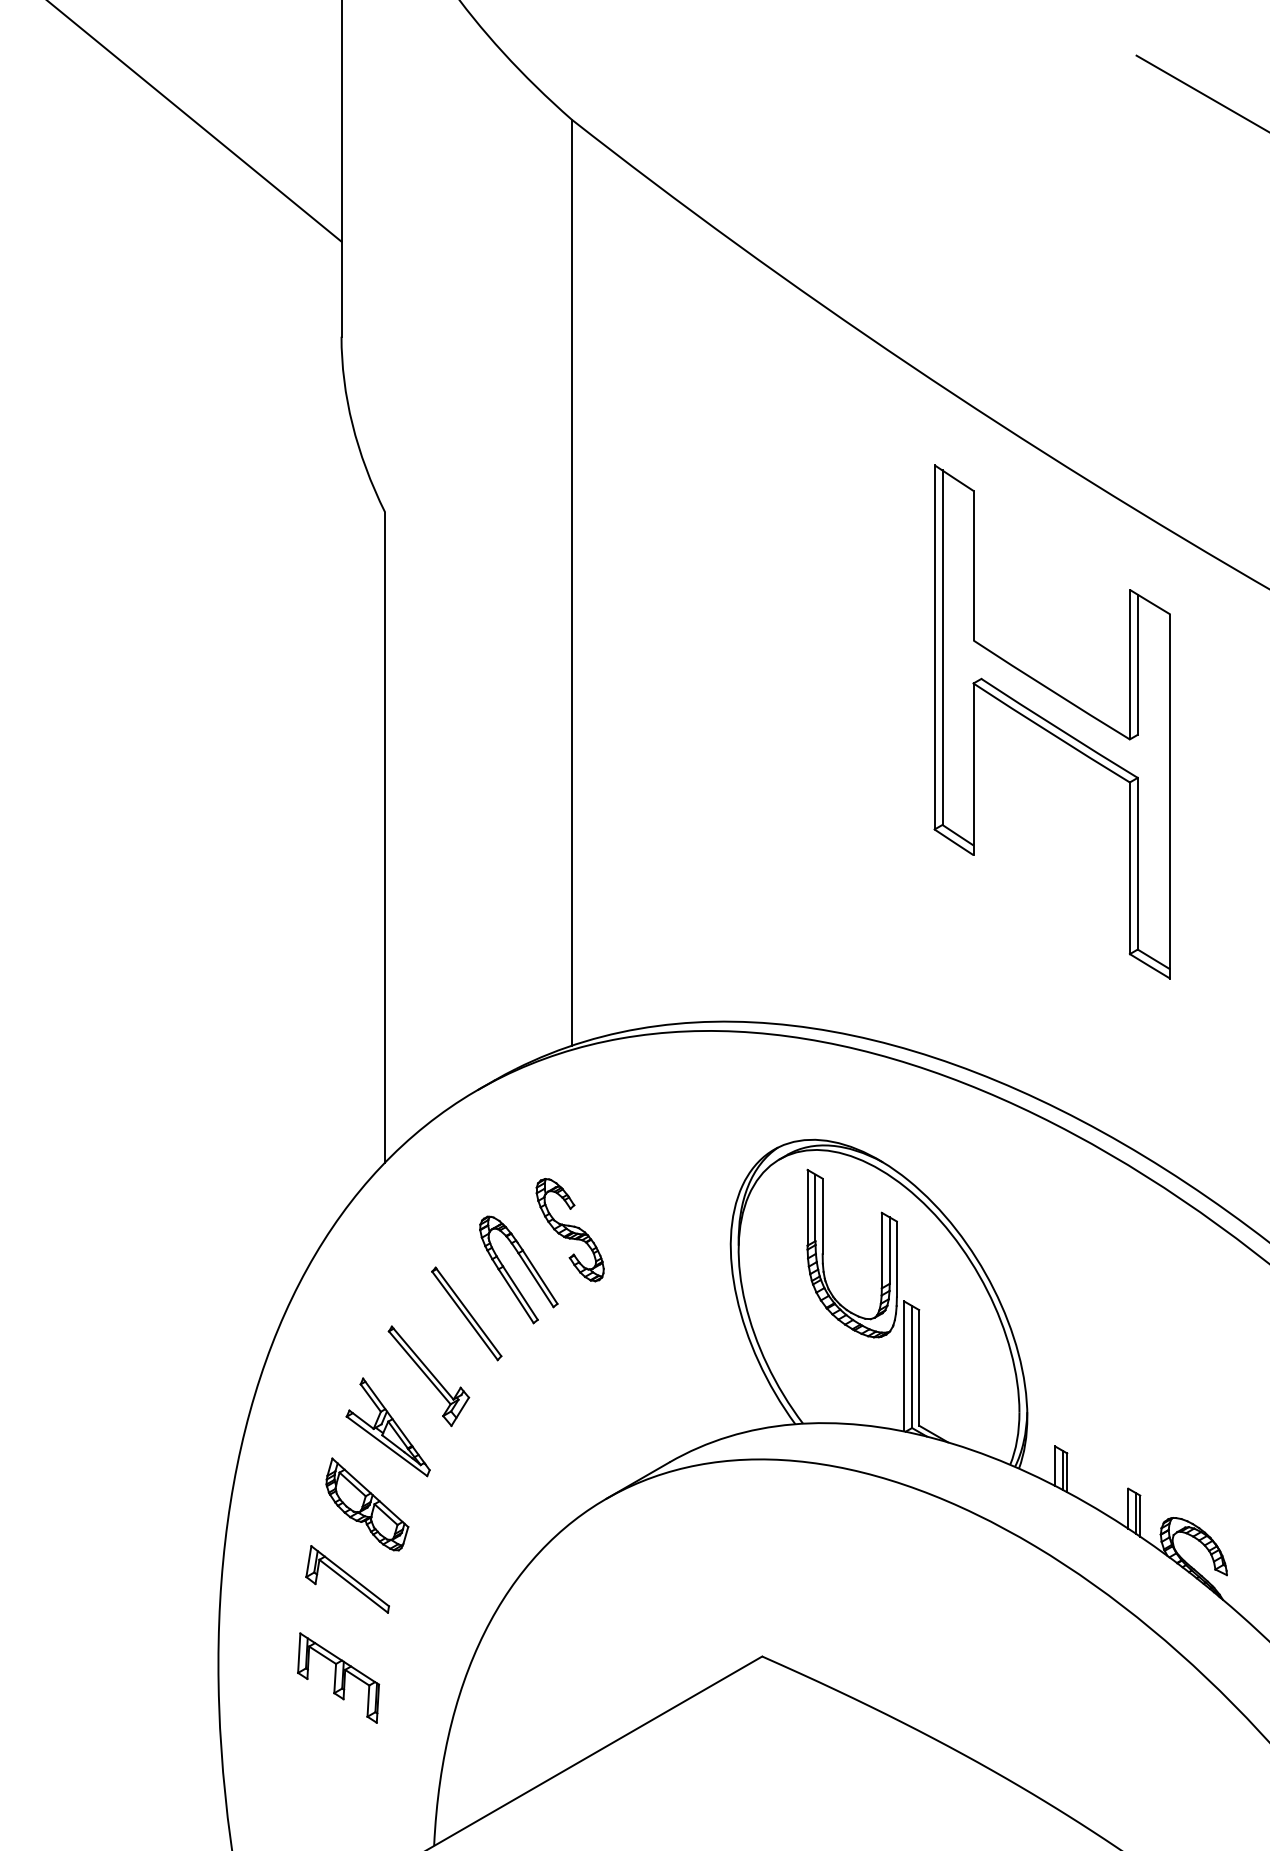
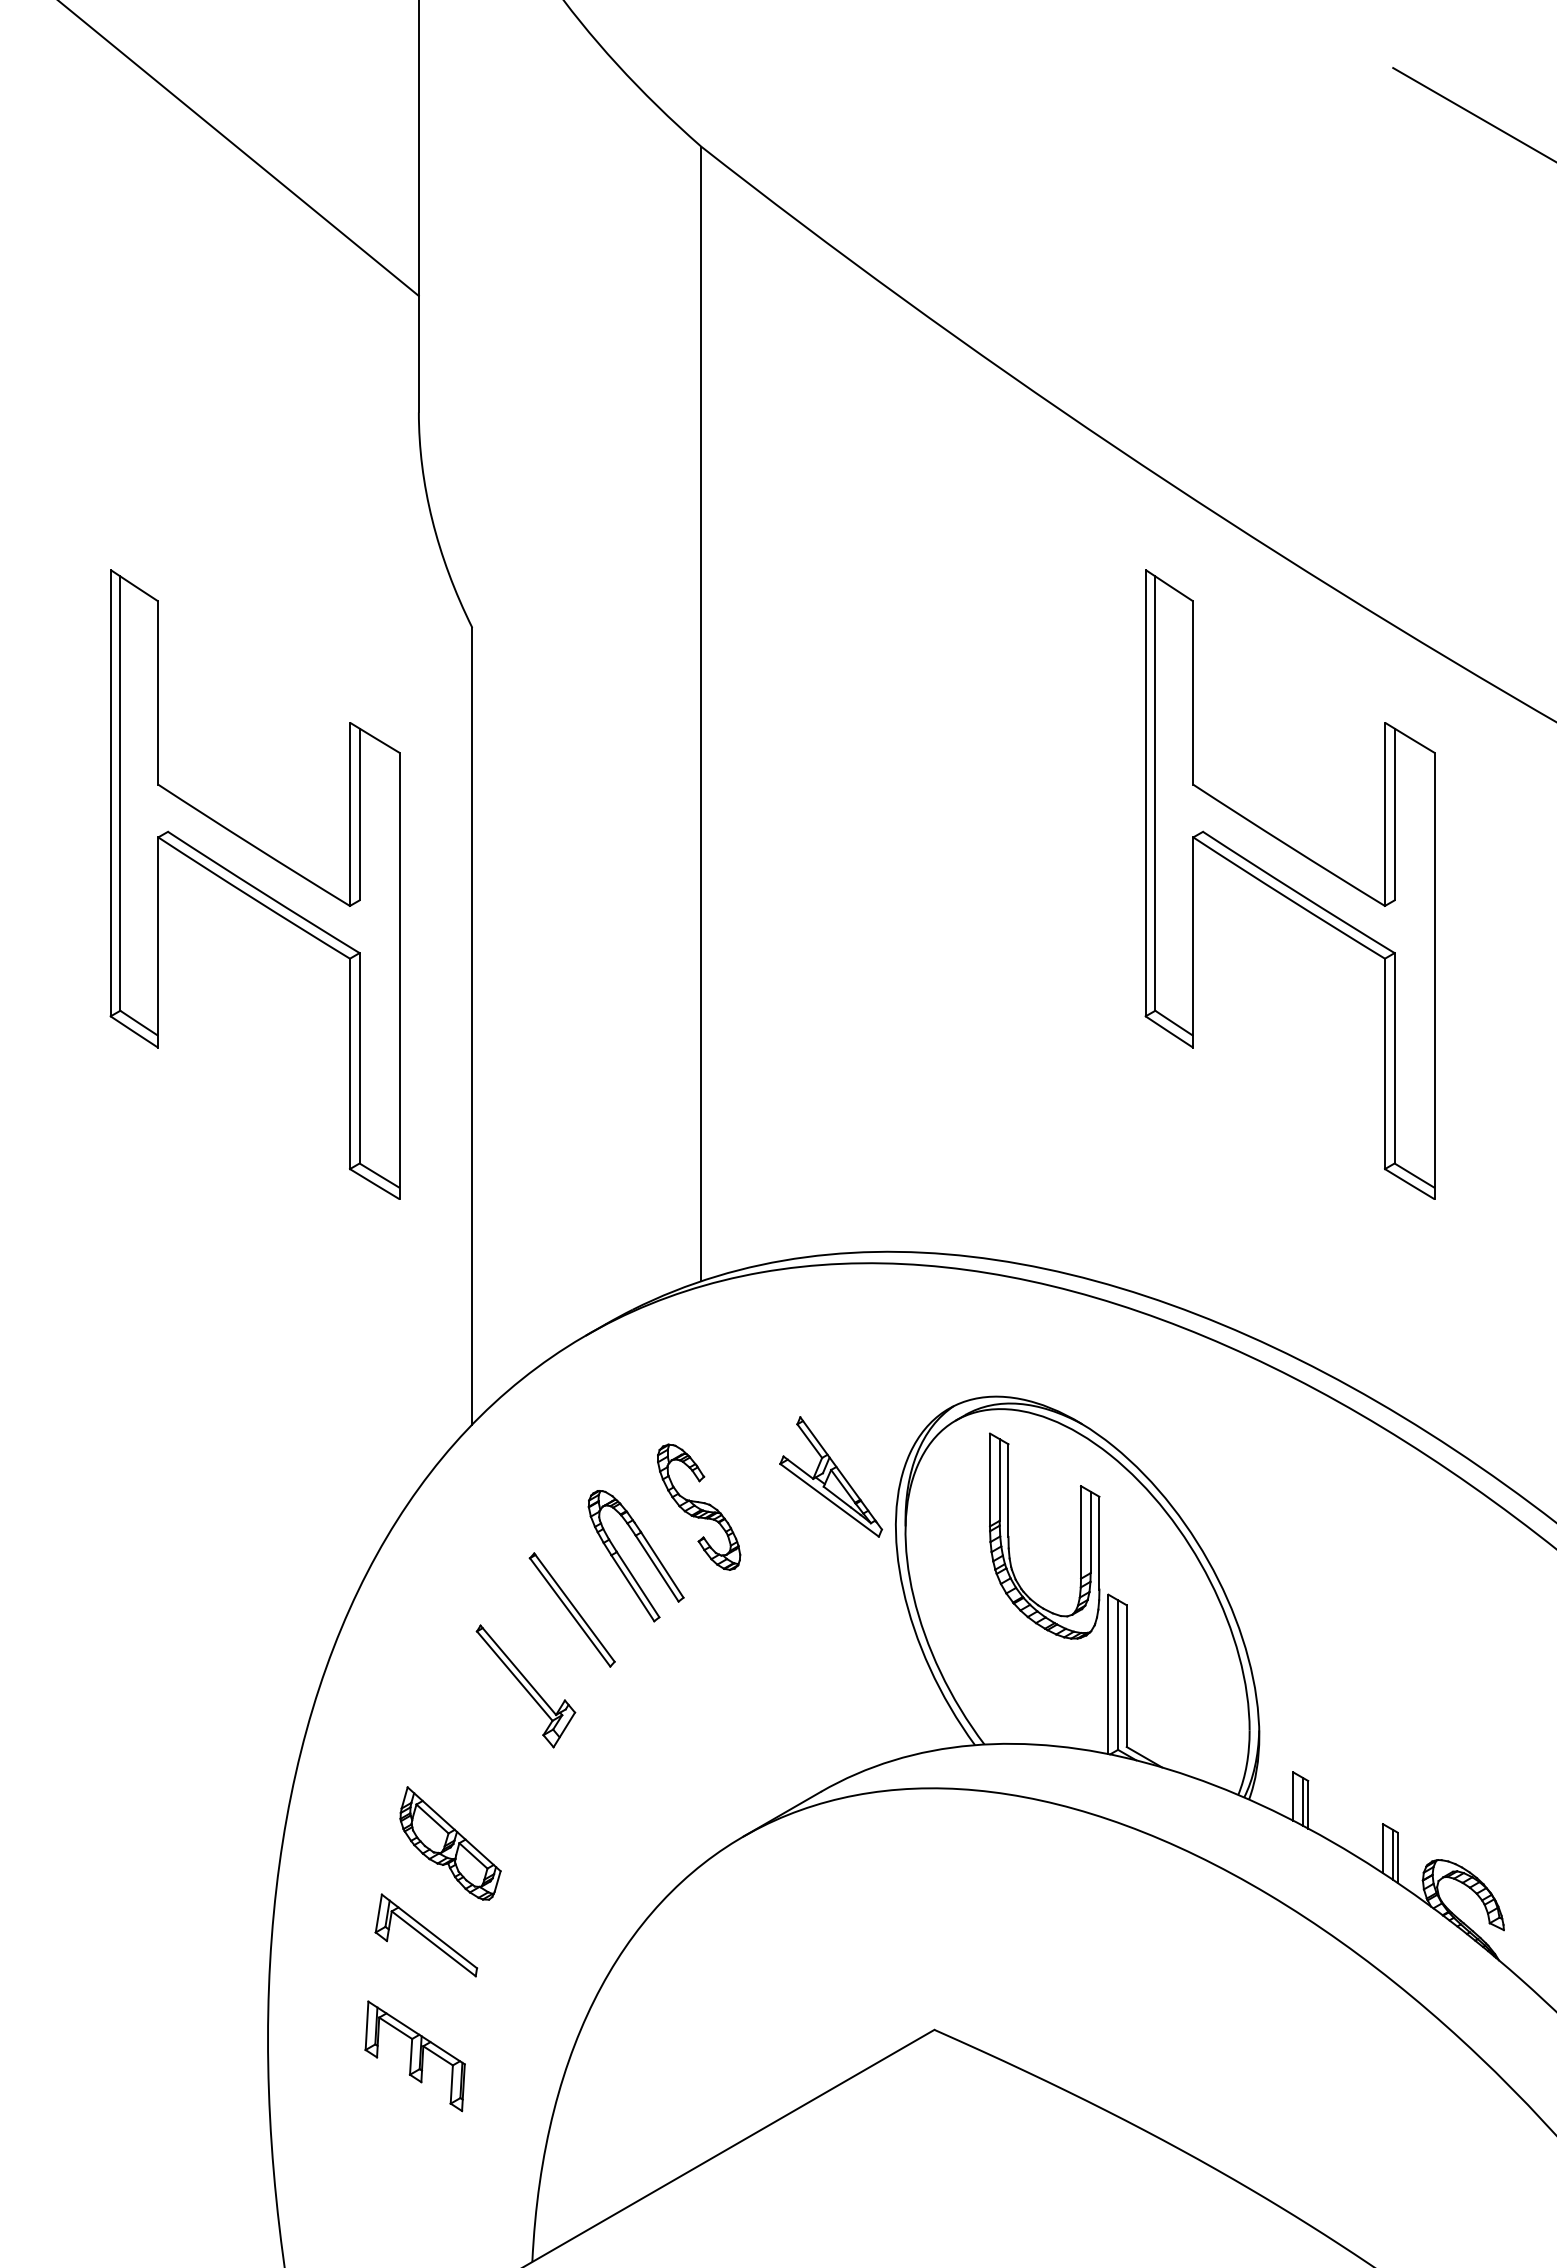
part: (207, 721) -> (254, 884), added
part: (388, 1426) -> (831, 1476), moved

